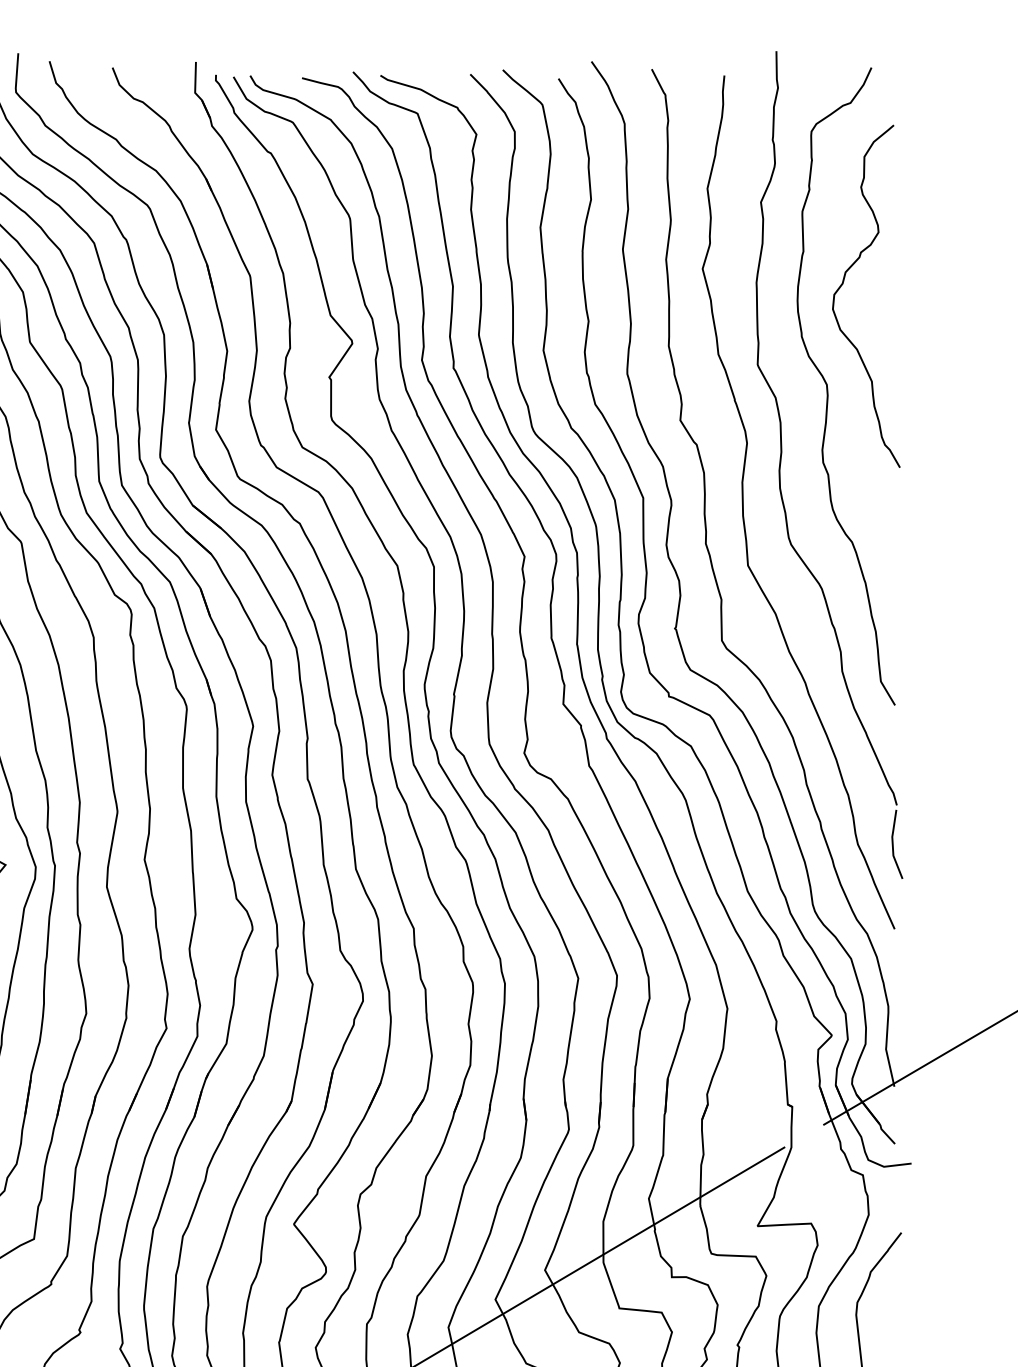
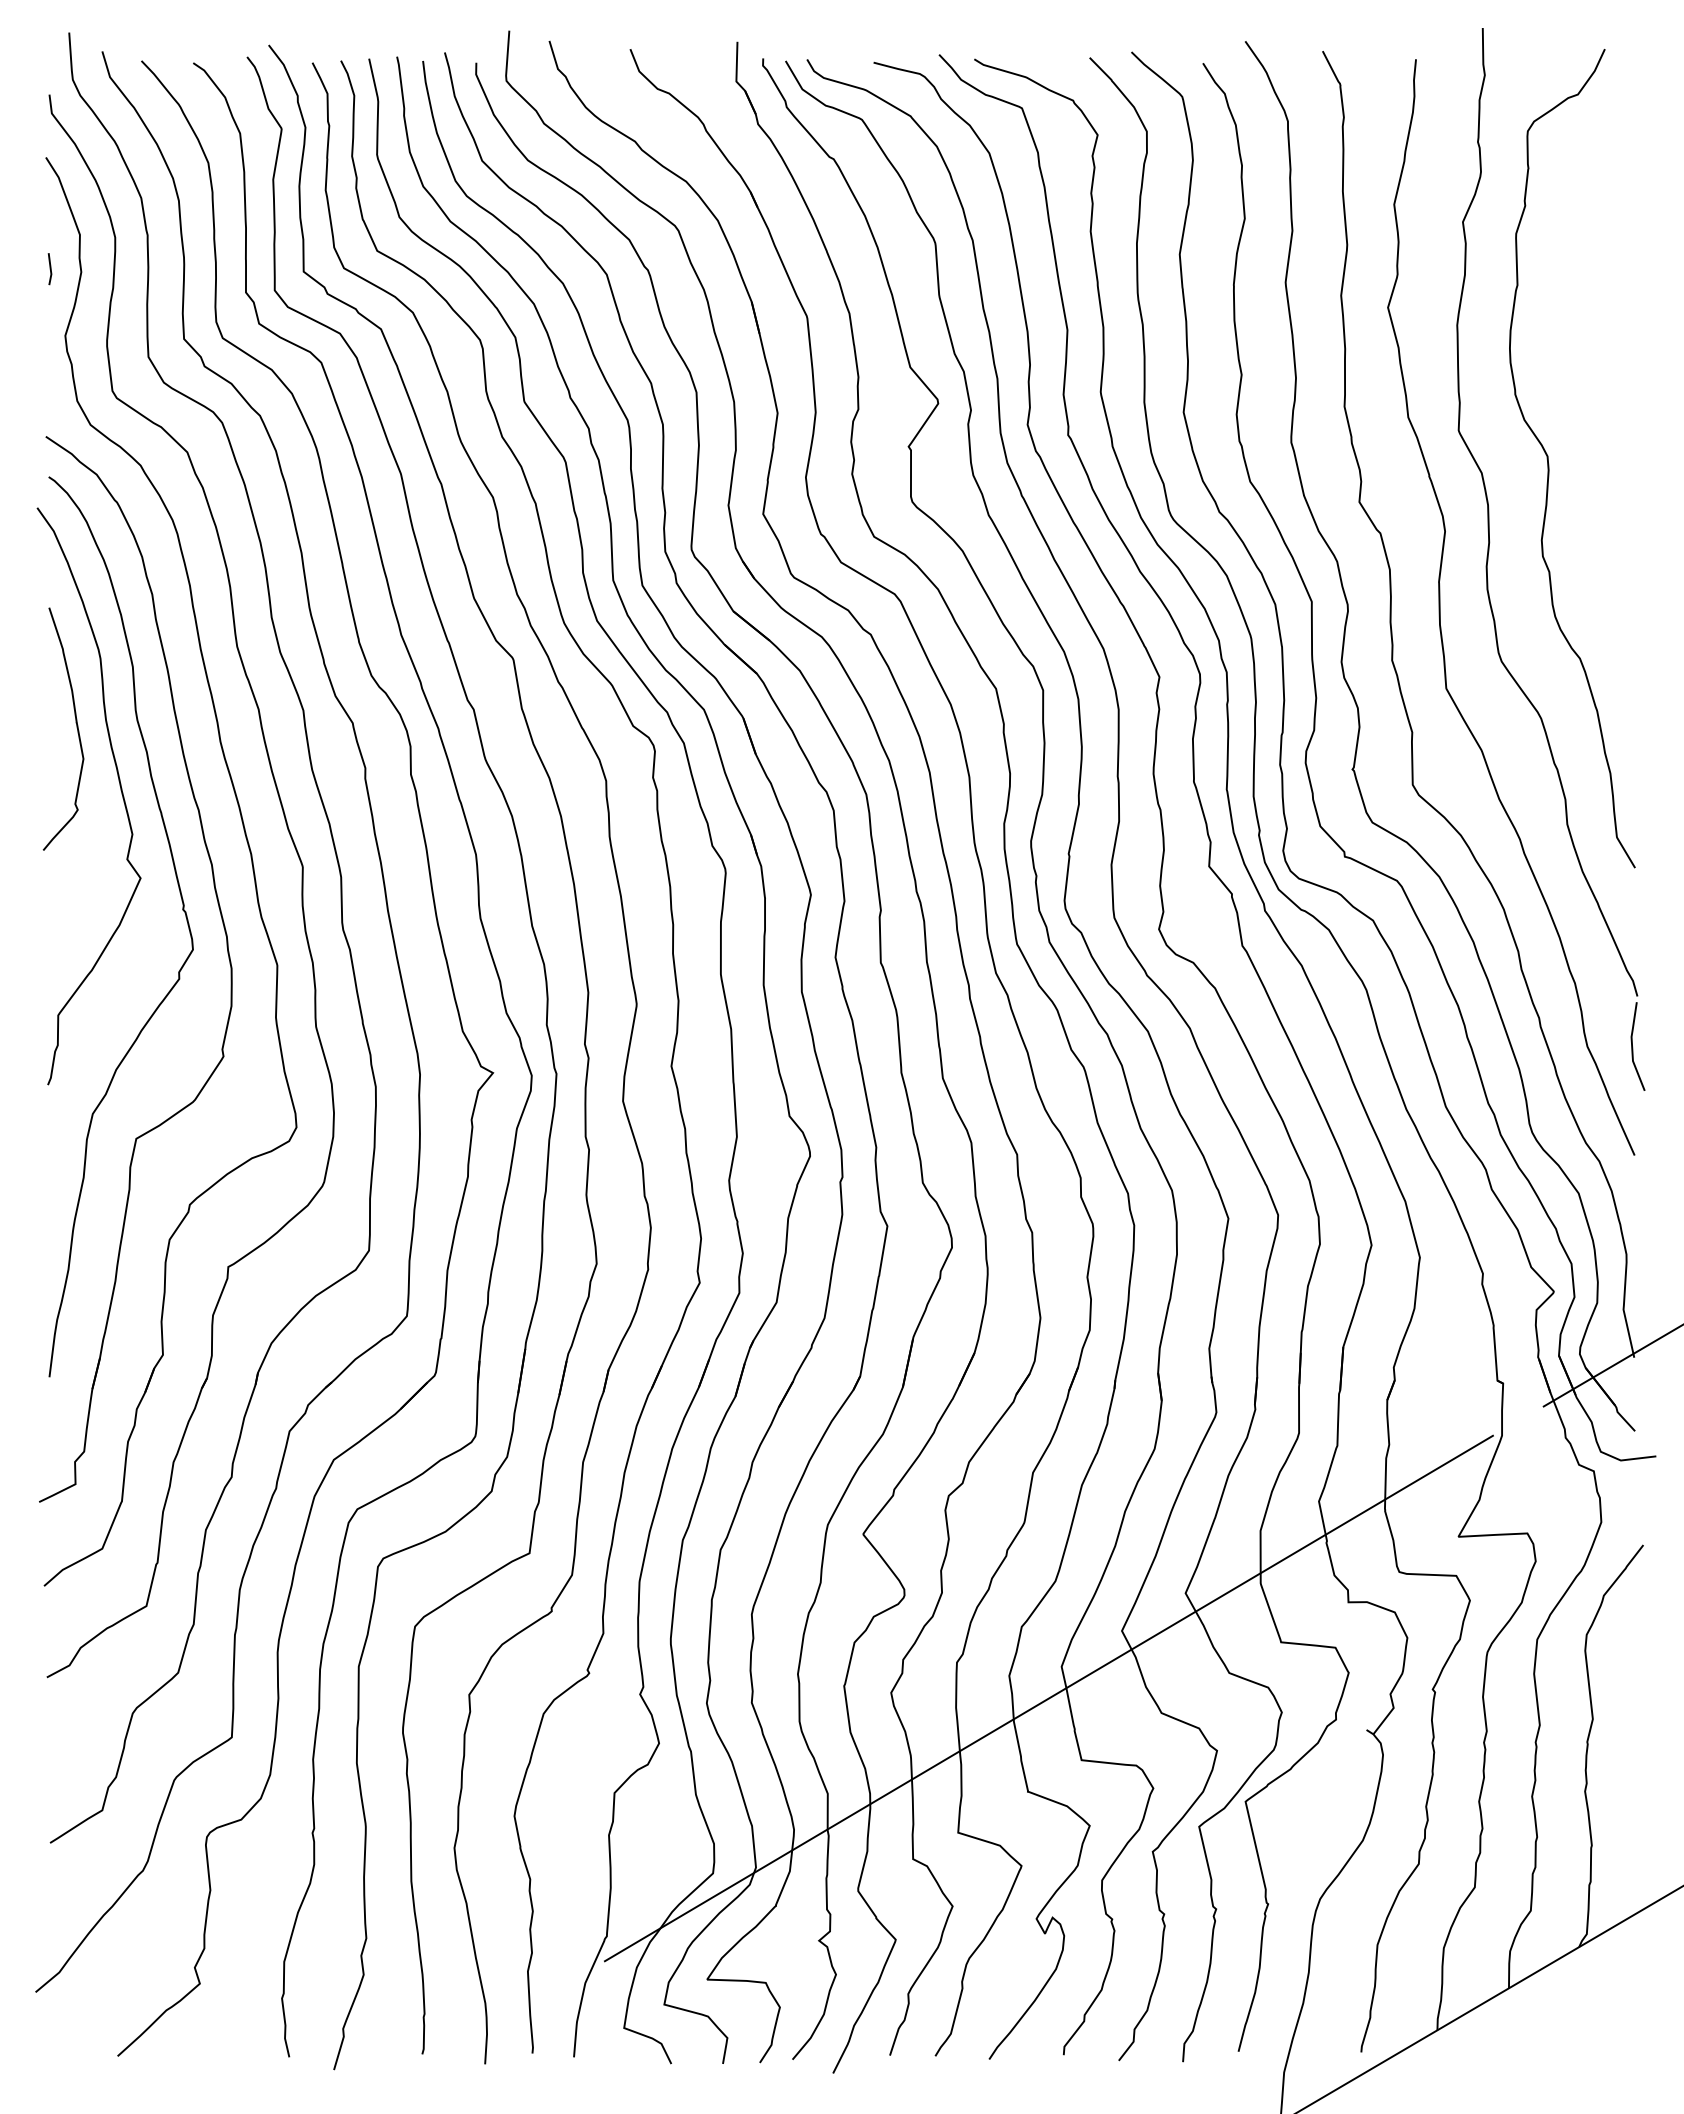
curve: (843, 284) -> (1568, 327), removed

